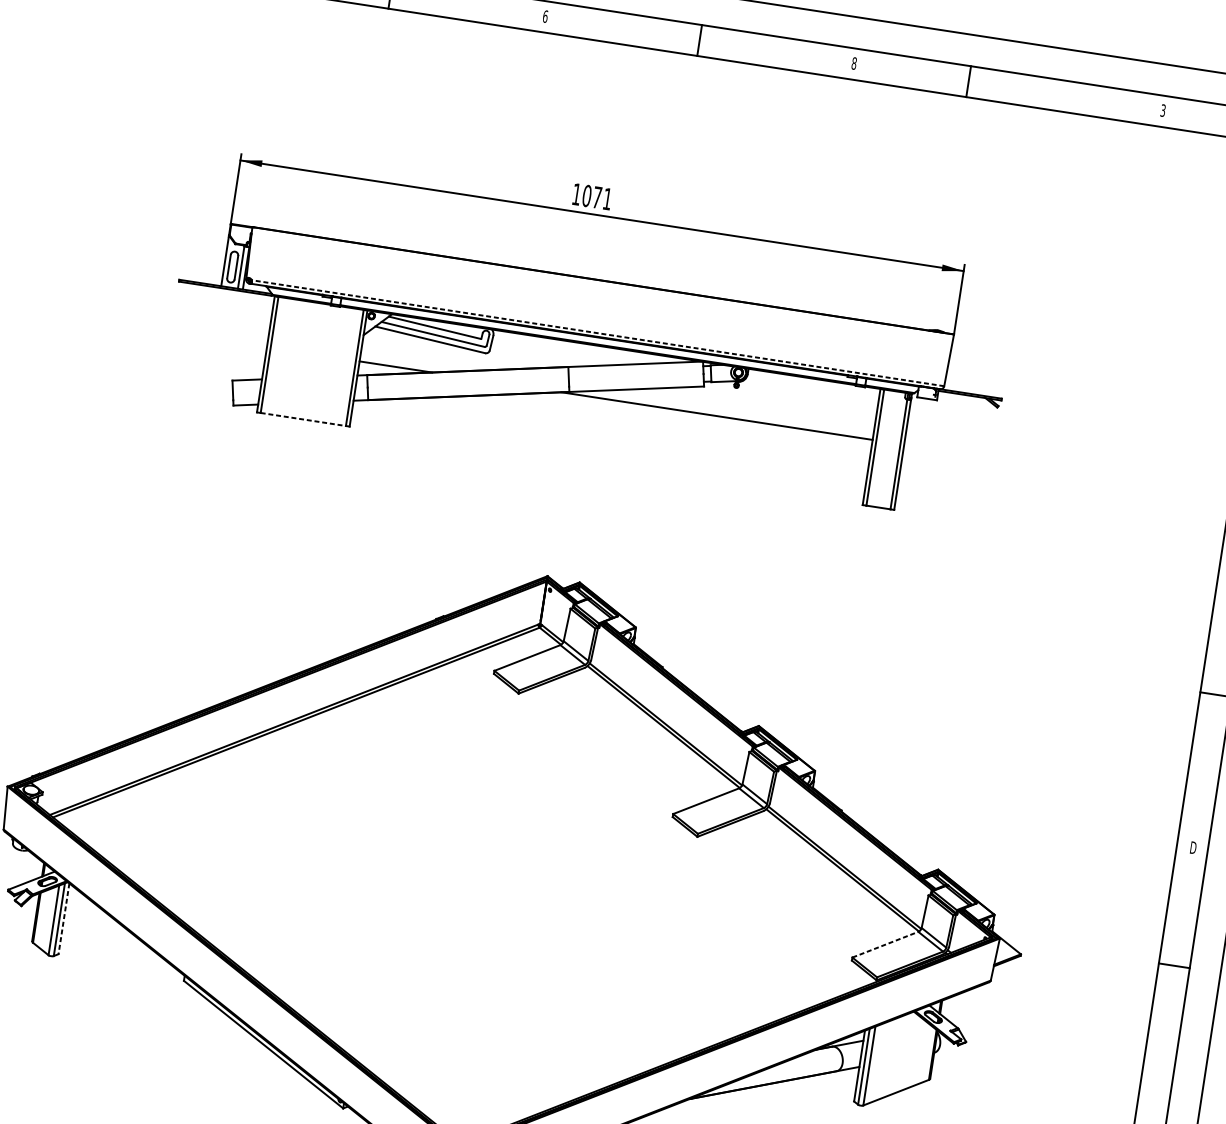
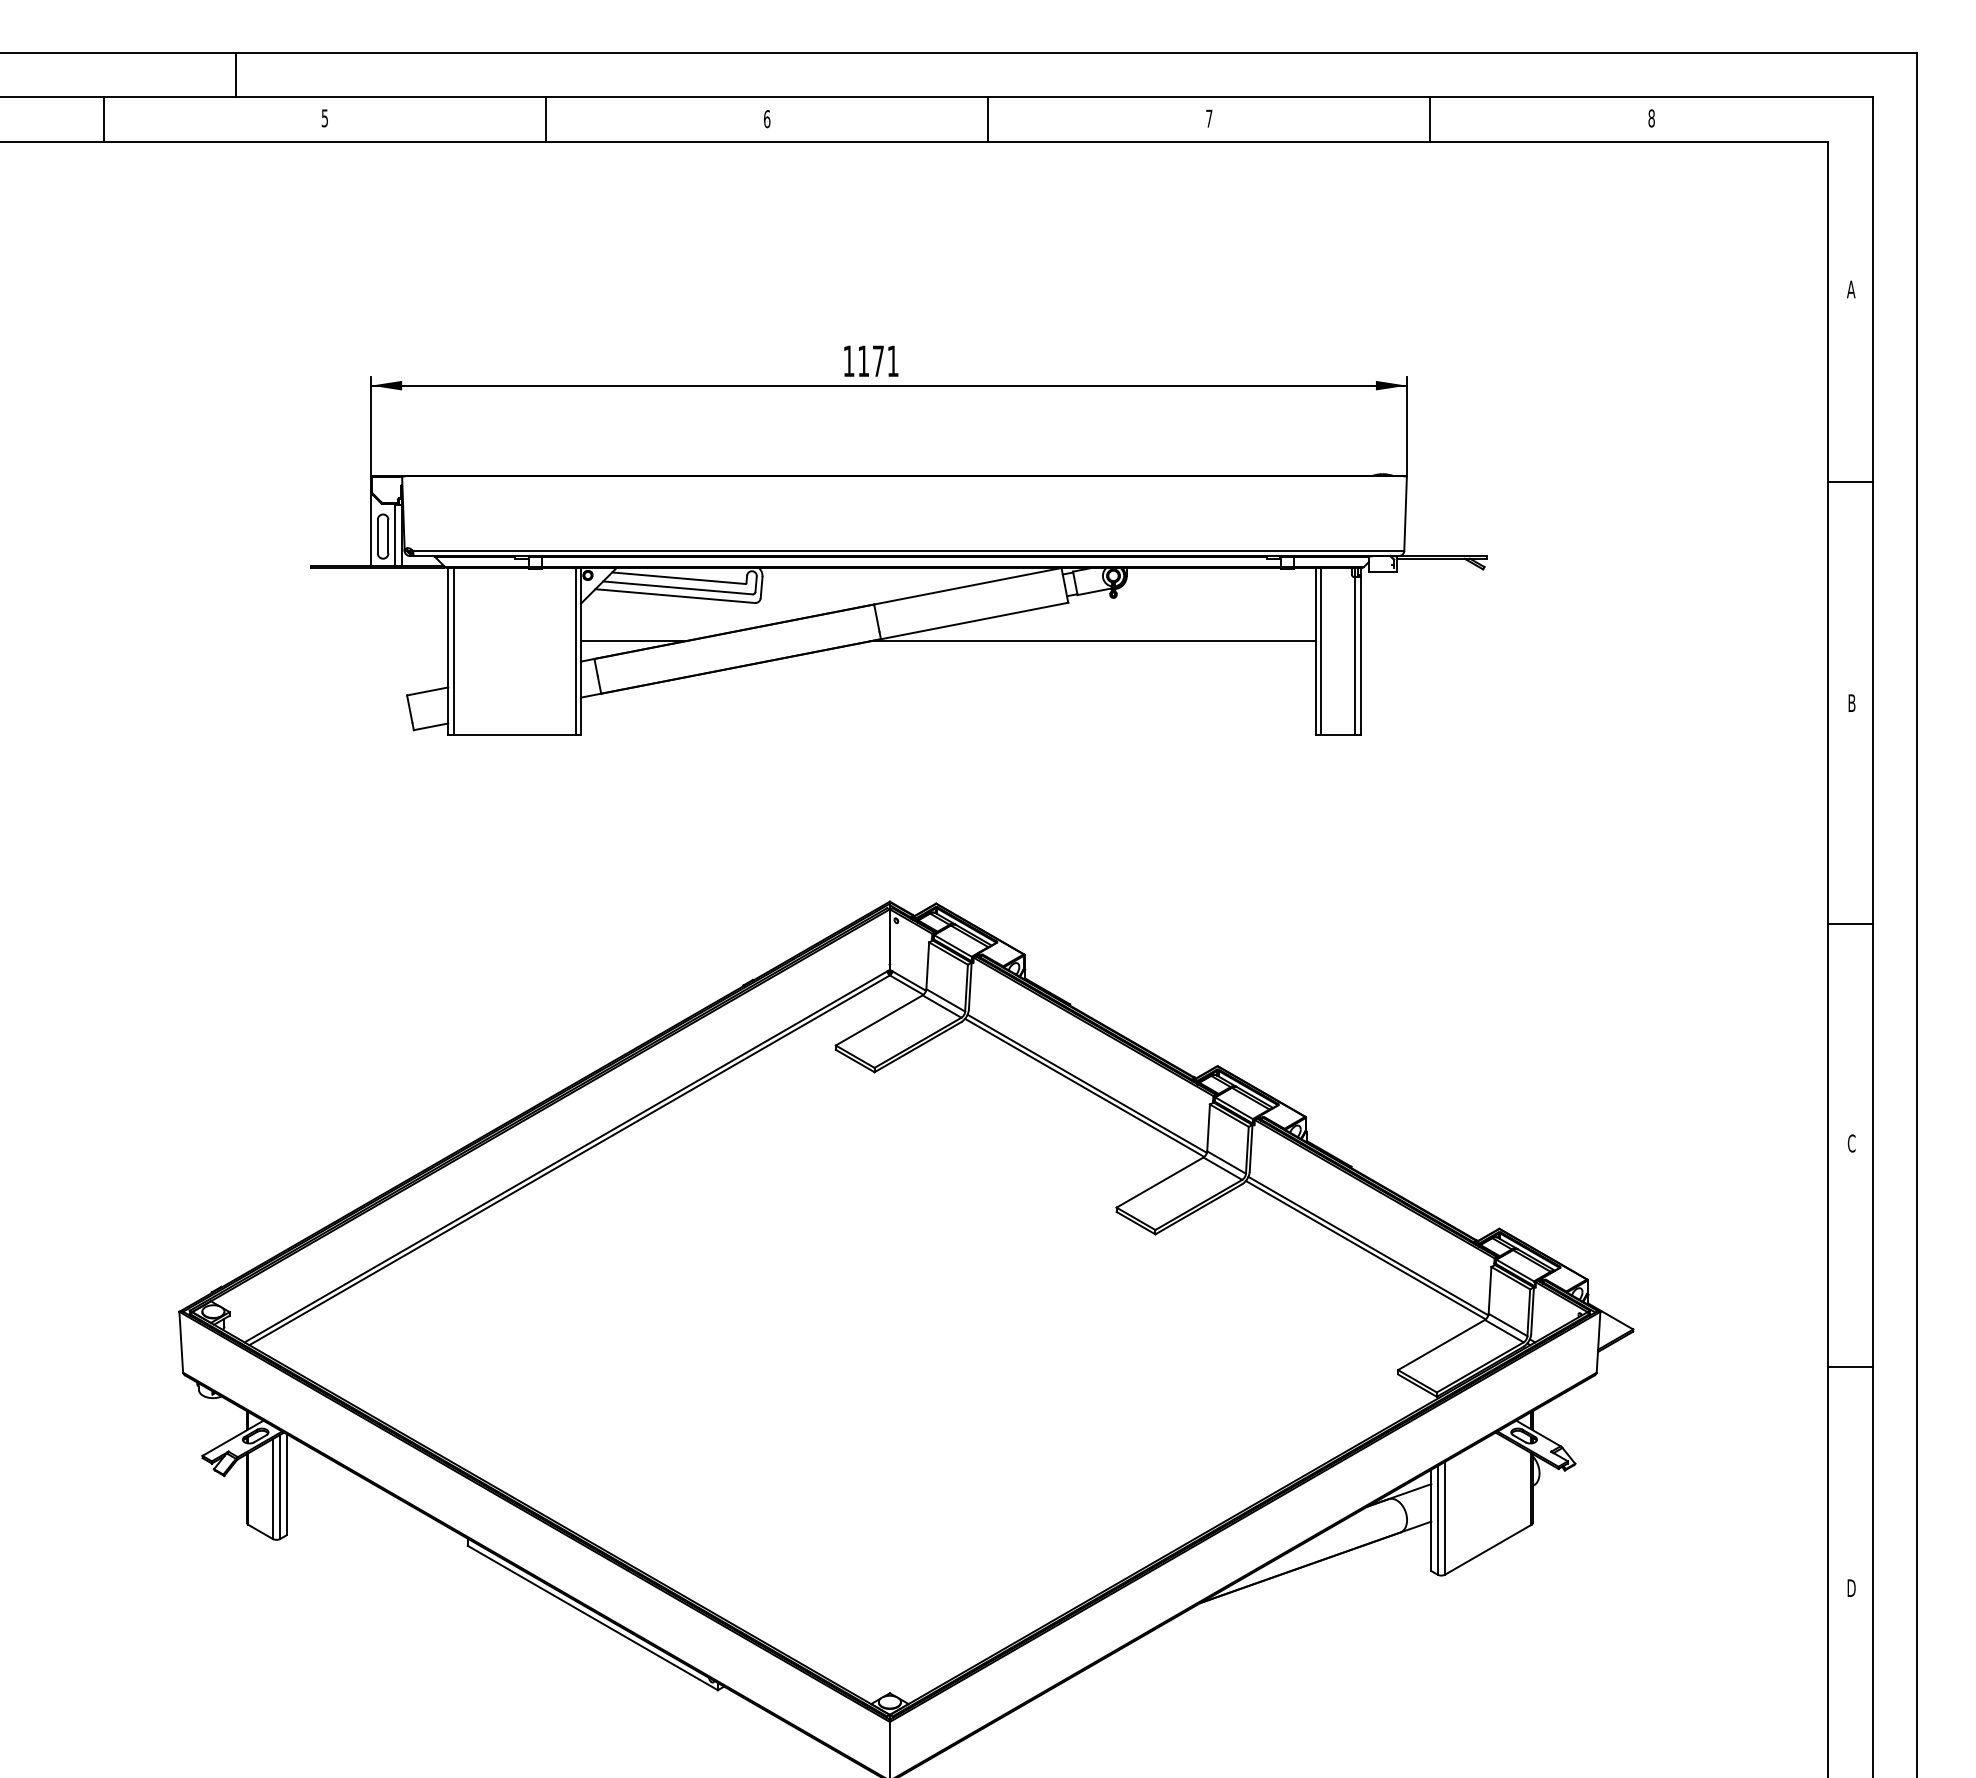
text: (854, 63) -> (1209, 118), 8 -> 7
line: (968, 81) -> (1430, 119), moved
text: (1163, 110) -> (1651, 118), 3 -> 8
text: (586, 196) -> (863, 361), 1071 -> 1171
line: (598, 332) -> (908, 550), dashed -> solid
line: (304, 419) -> (515, 734), dashed -> solid
text: (1193, 847) -> (1851, 1143), D -> C
line: (63, 918) -> (286, 1484), dashed -> solid
line: (885, 944) -> (1441, 1344), dashed -> solid
line: (1174, 965) -> (1850, 1366), moved

